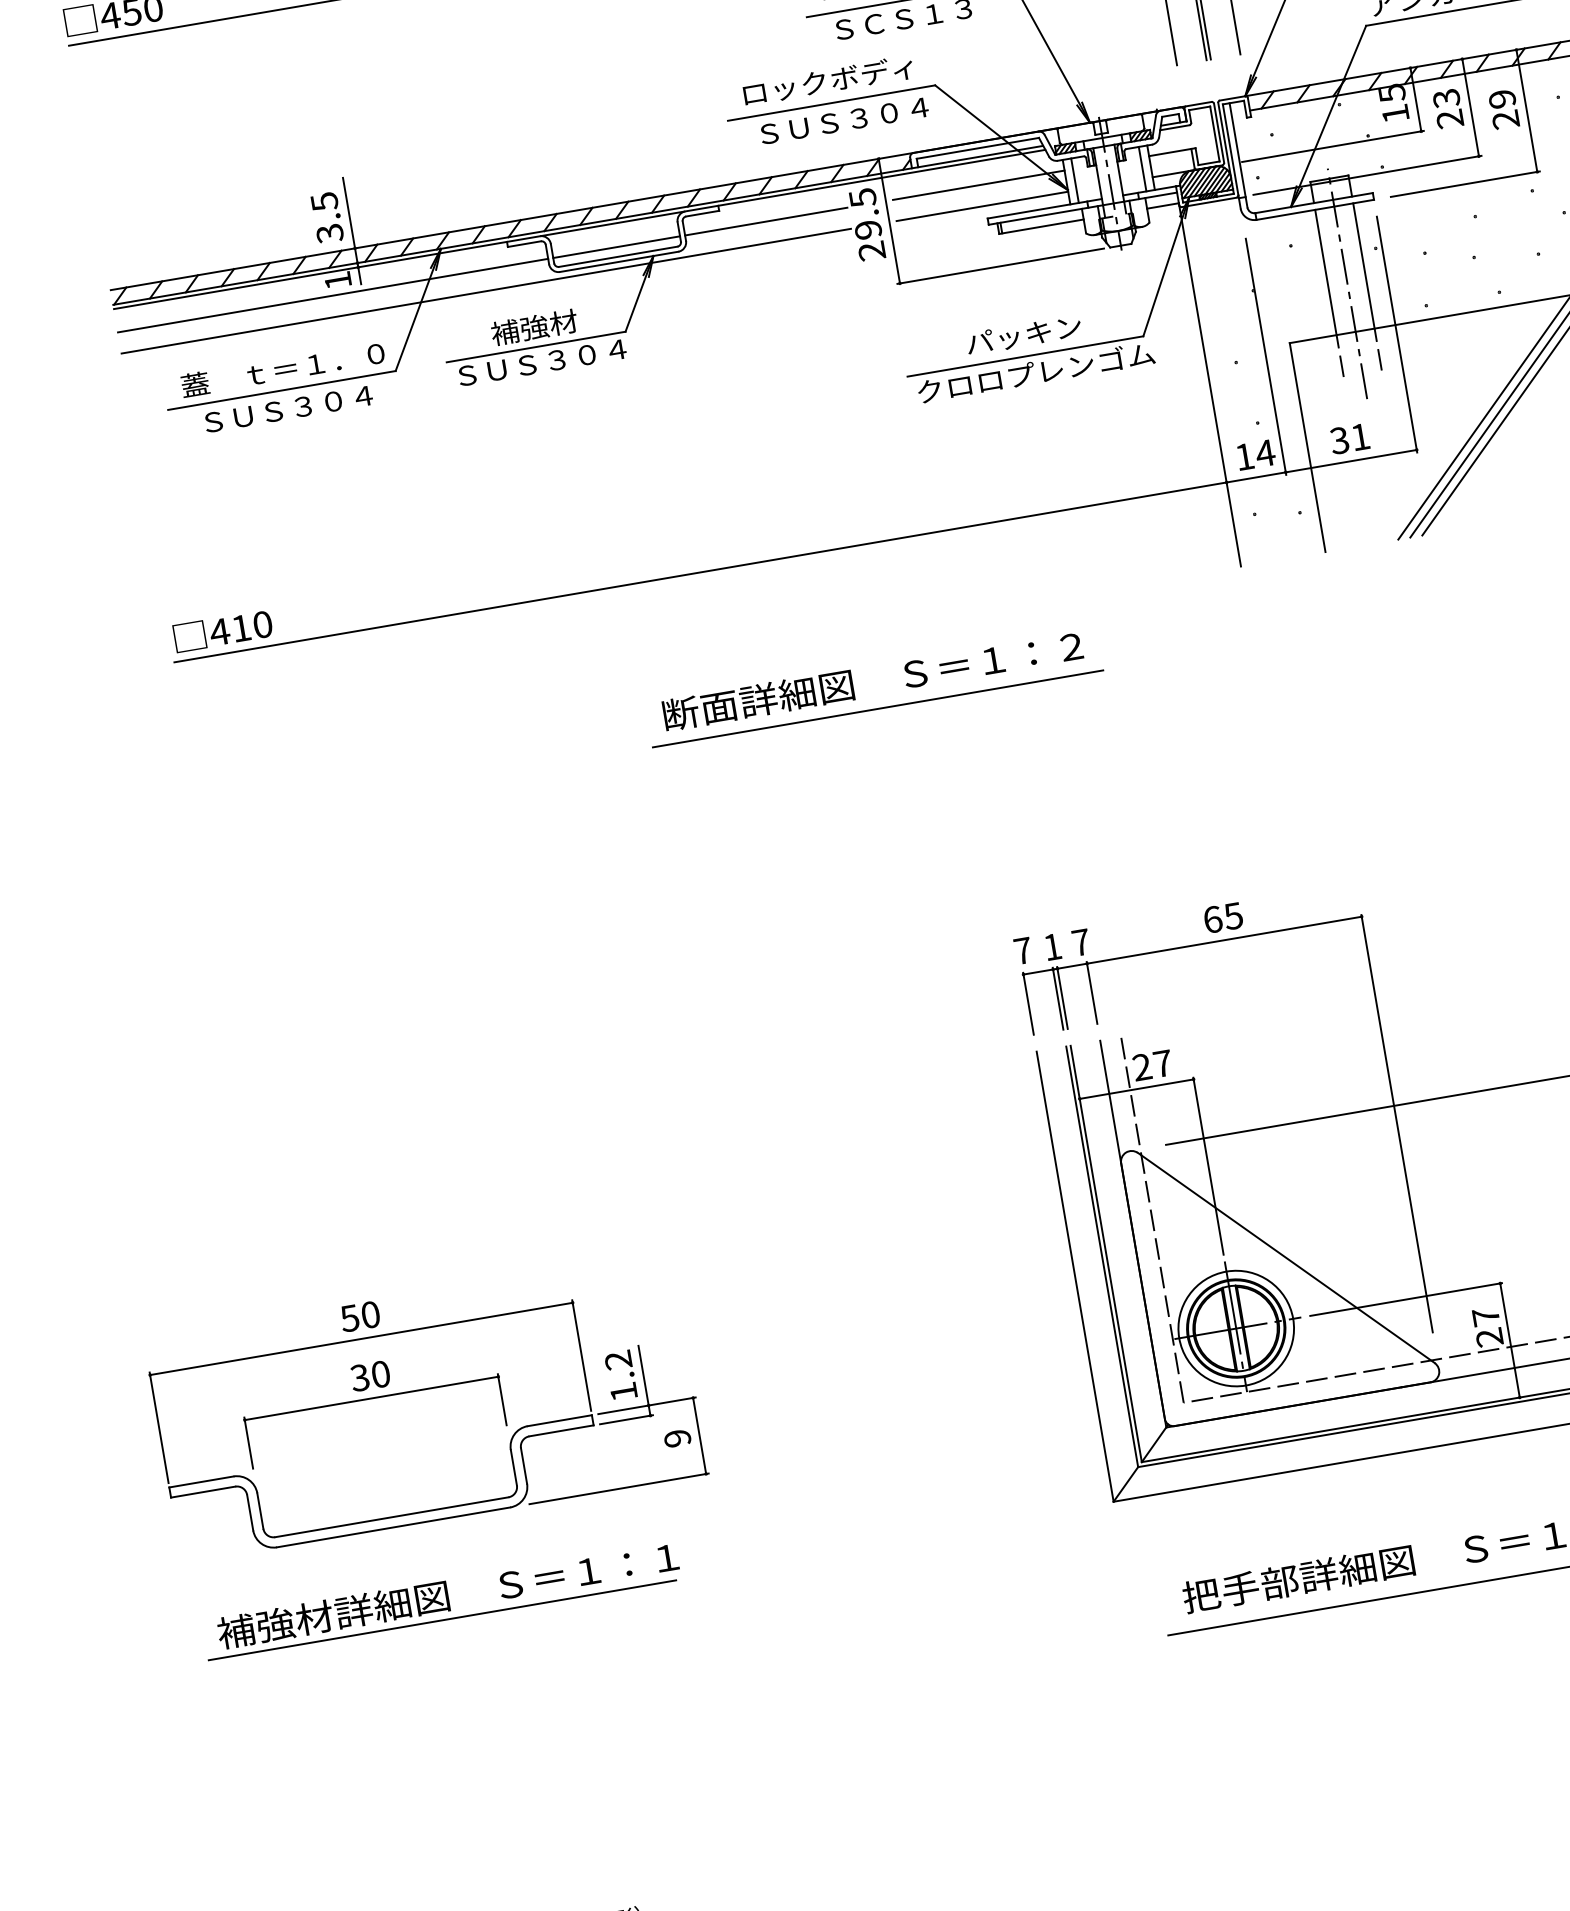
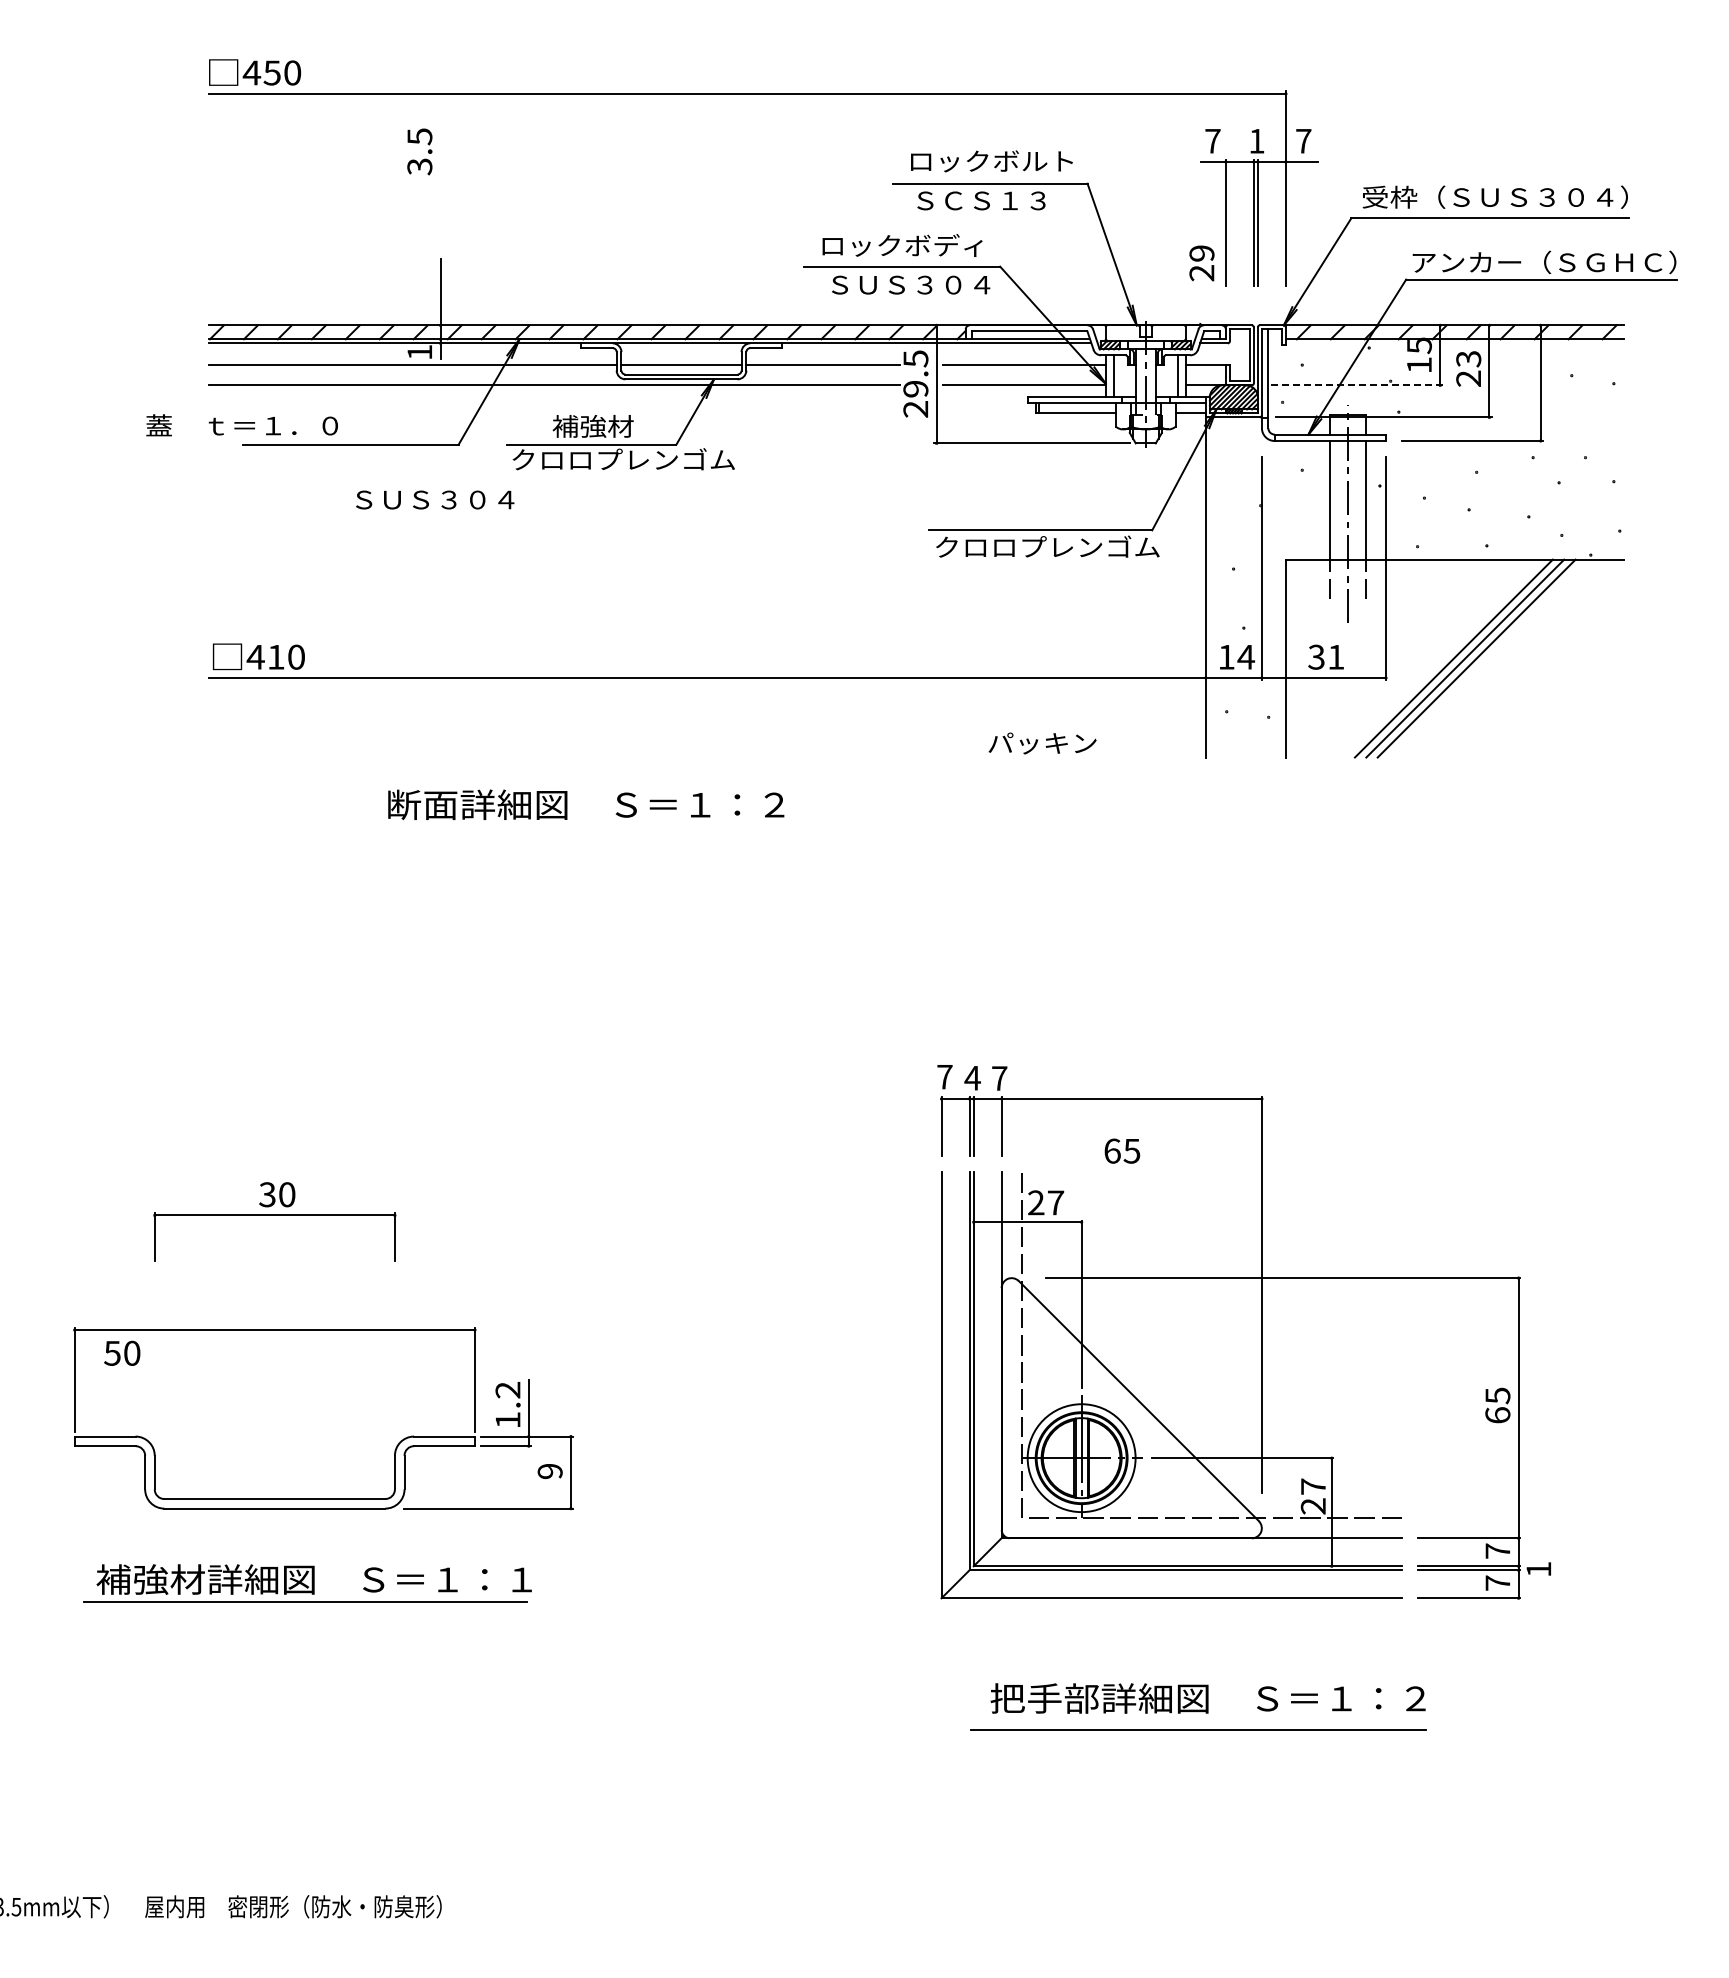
text: (1503, 109) -> (1201, 263), moved
line: (1332, 146) -> (1356, 385), solid -> dashed
text: (326, 217) -> (419, 151), moved
text: (1023, 335) -> (1042, 743), moved
text: (572, 356) -> (623, 459), ＳＵＳ３０４ -> クロロプレンゴム
text: (282, 369) -> (241, 425), moved
text: (288, 408) -> (435, 499), moved
text: (873, 680) -> (586, 804), moved
line: (878, 708) -> (849, 831), removed
text: (1223, 917) -> (1122, 1150), moved
text: (1052, 947) -> (972, 1078), 1 -> 4
text: (360, 1315) -> (122, 1352), moved
part: (372, 1404) -> (274, 1221), moved

